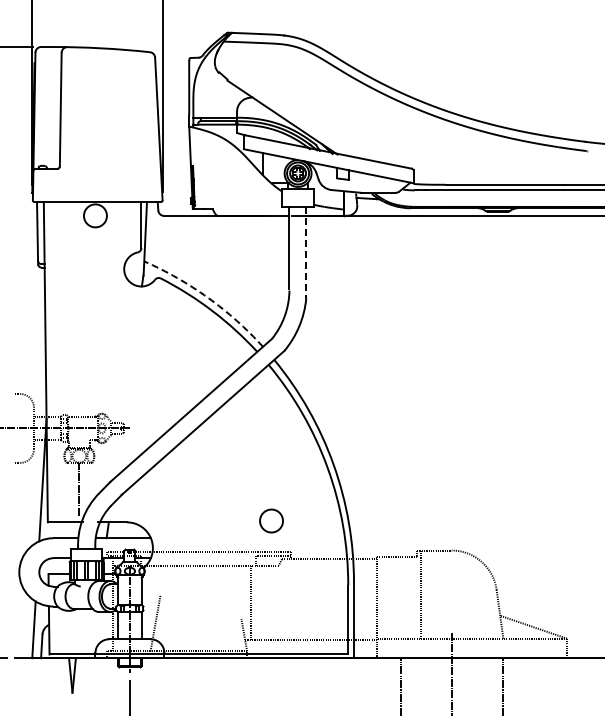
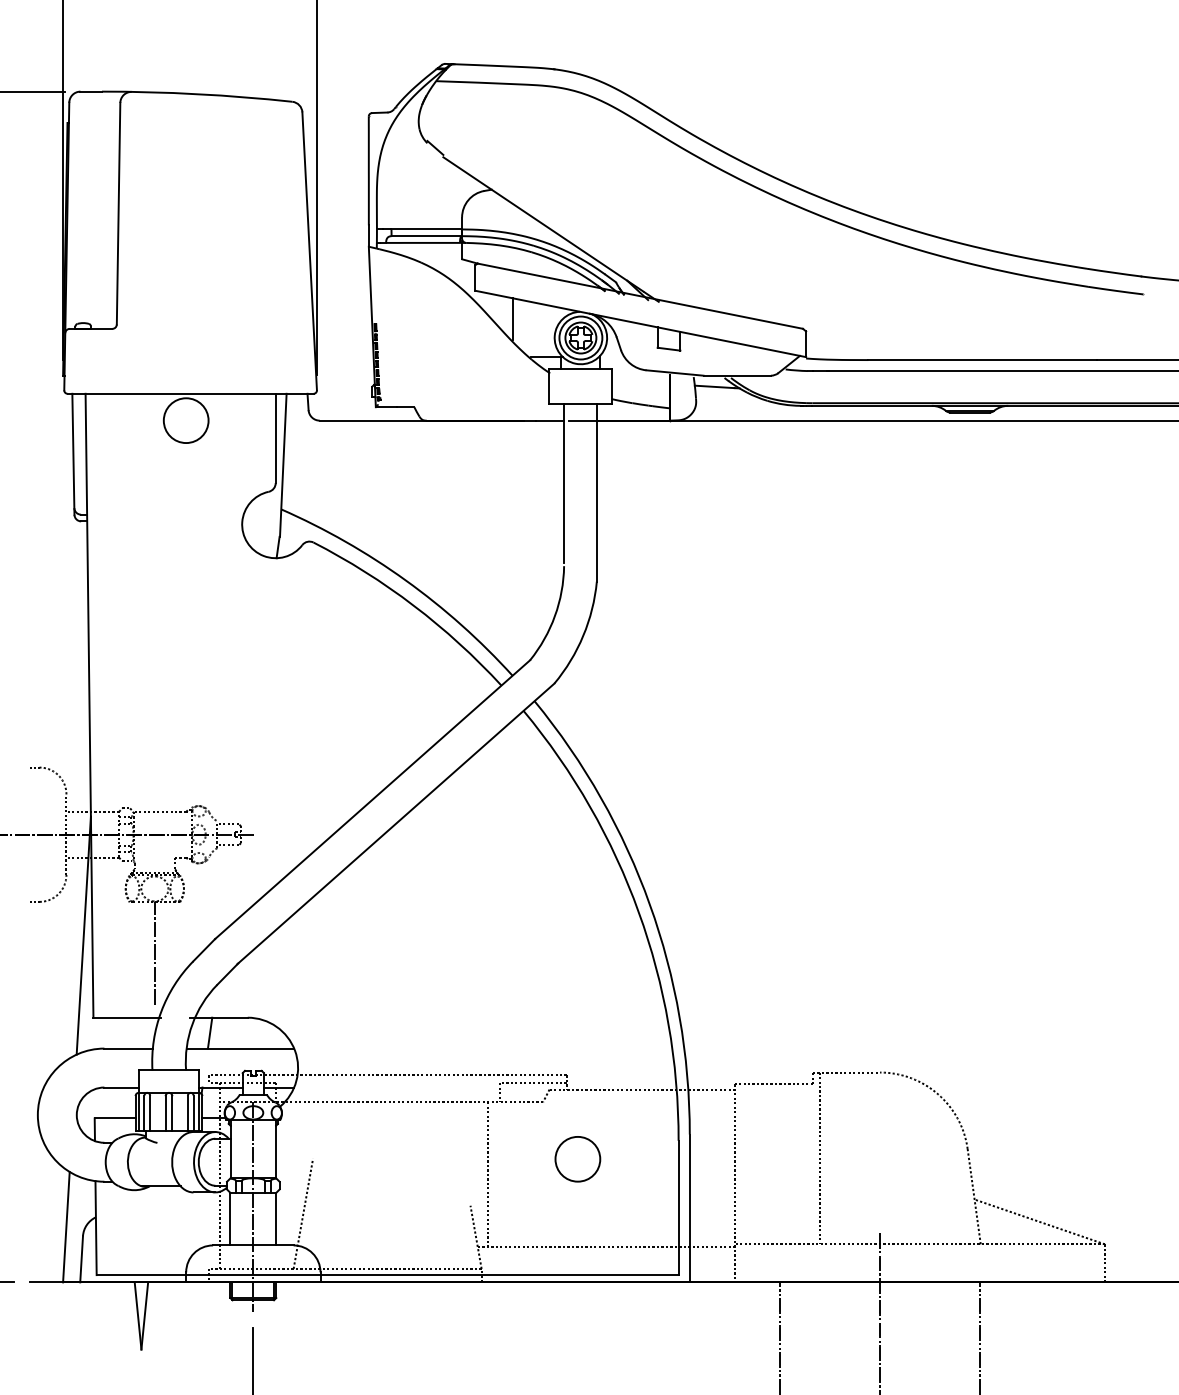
line: (306, 252) -> (597, 491), dashed -> solid
arc: (208, 297) -> (406, 579), dashed -> solid
circle: (271, 520) -> (577, 1158), moved

